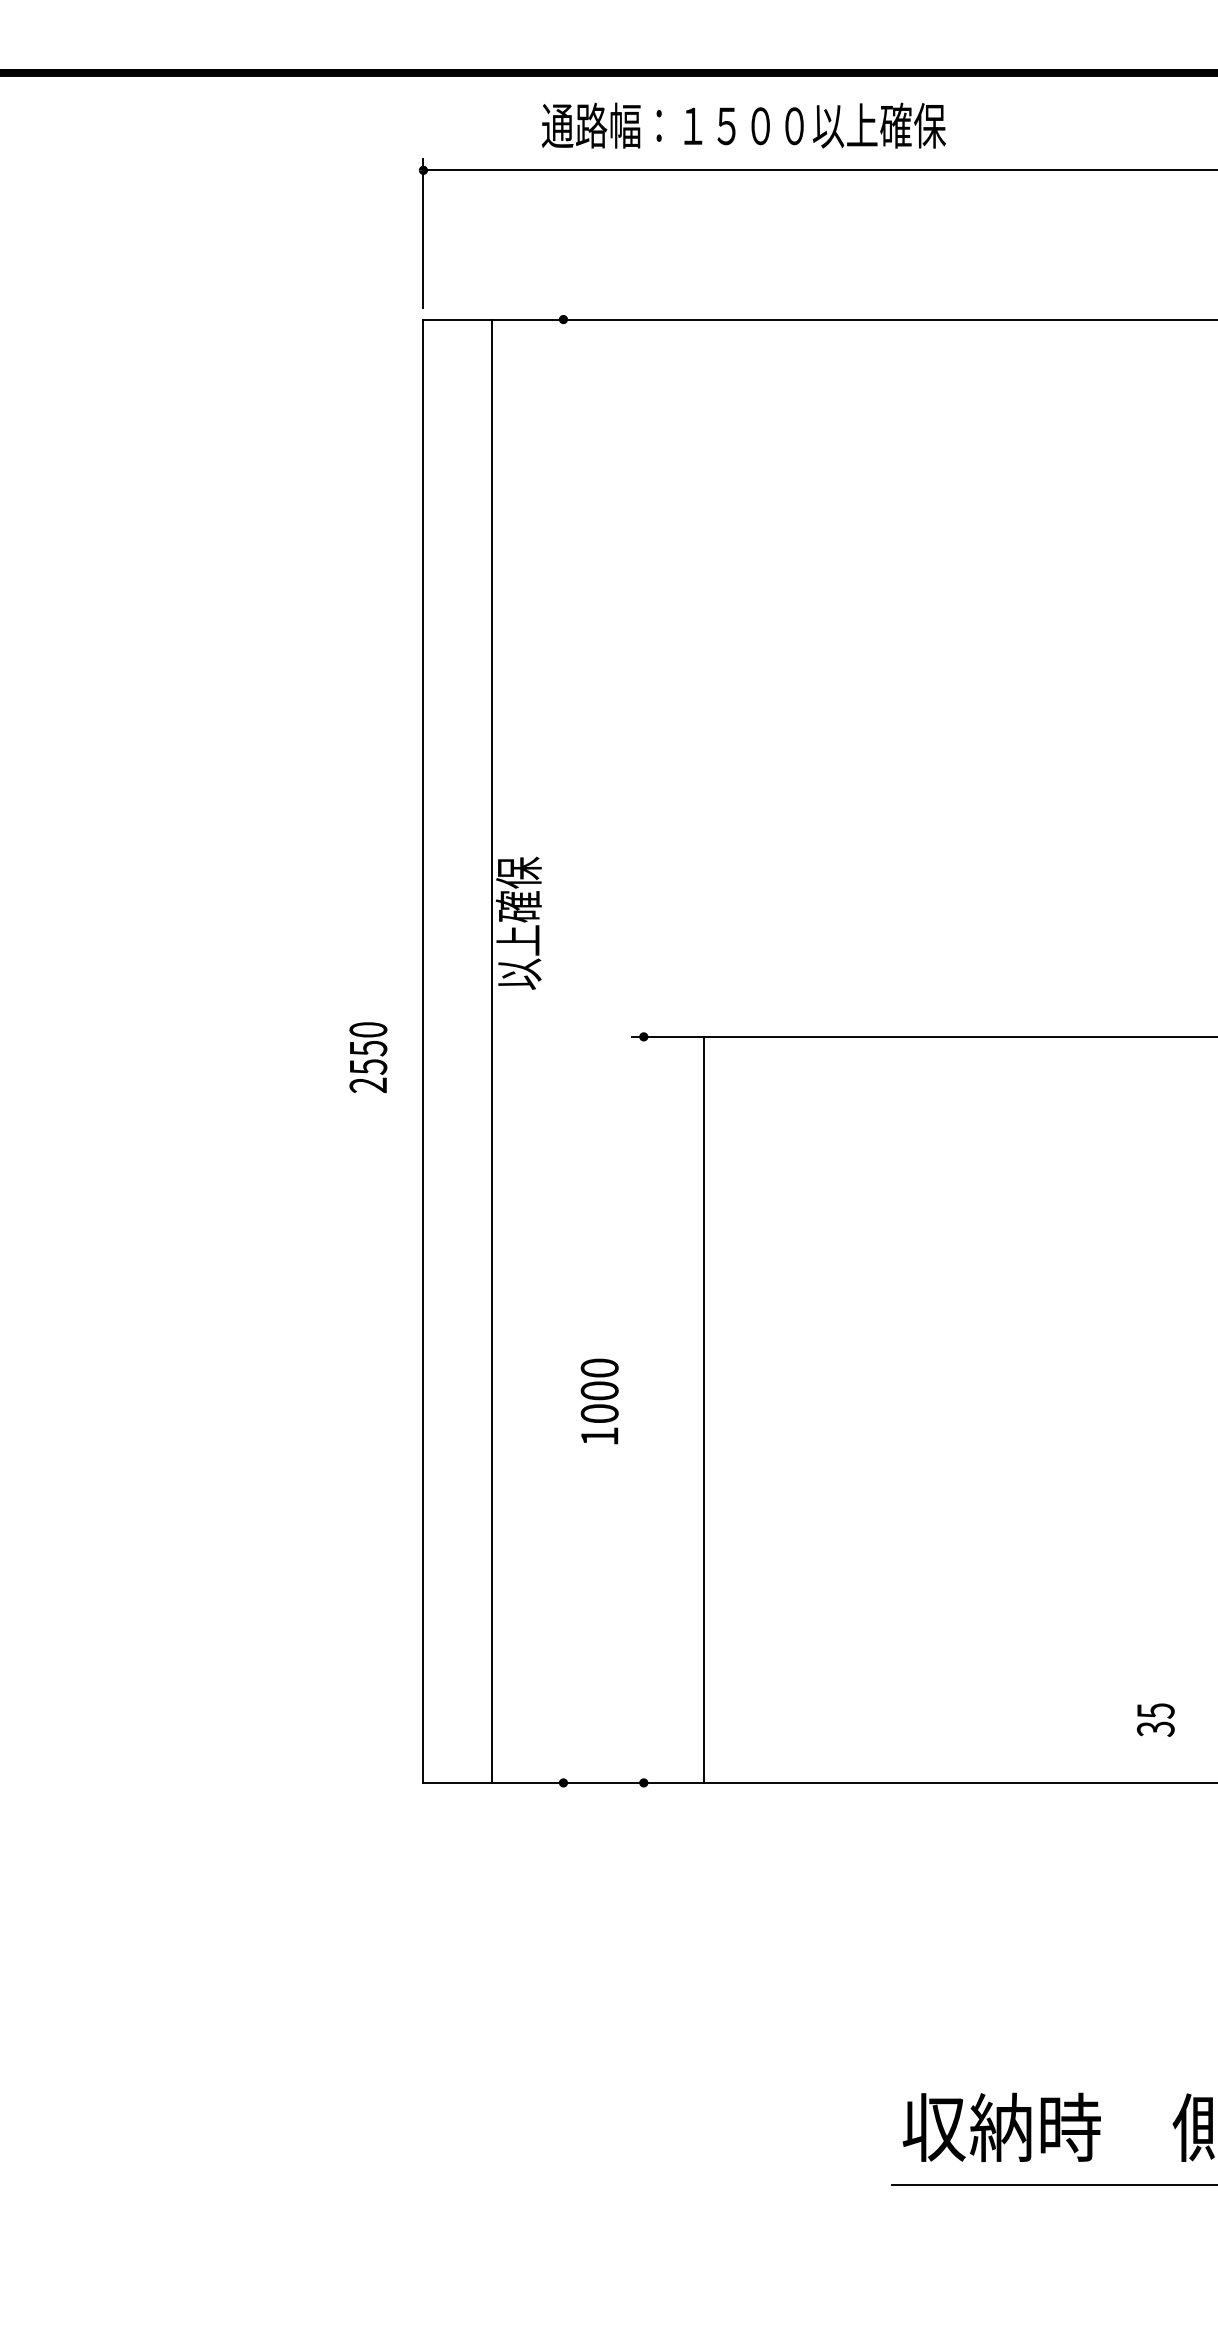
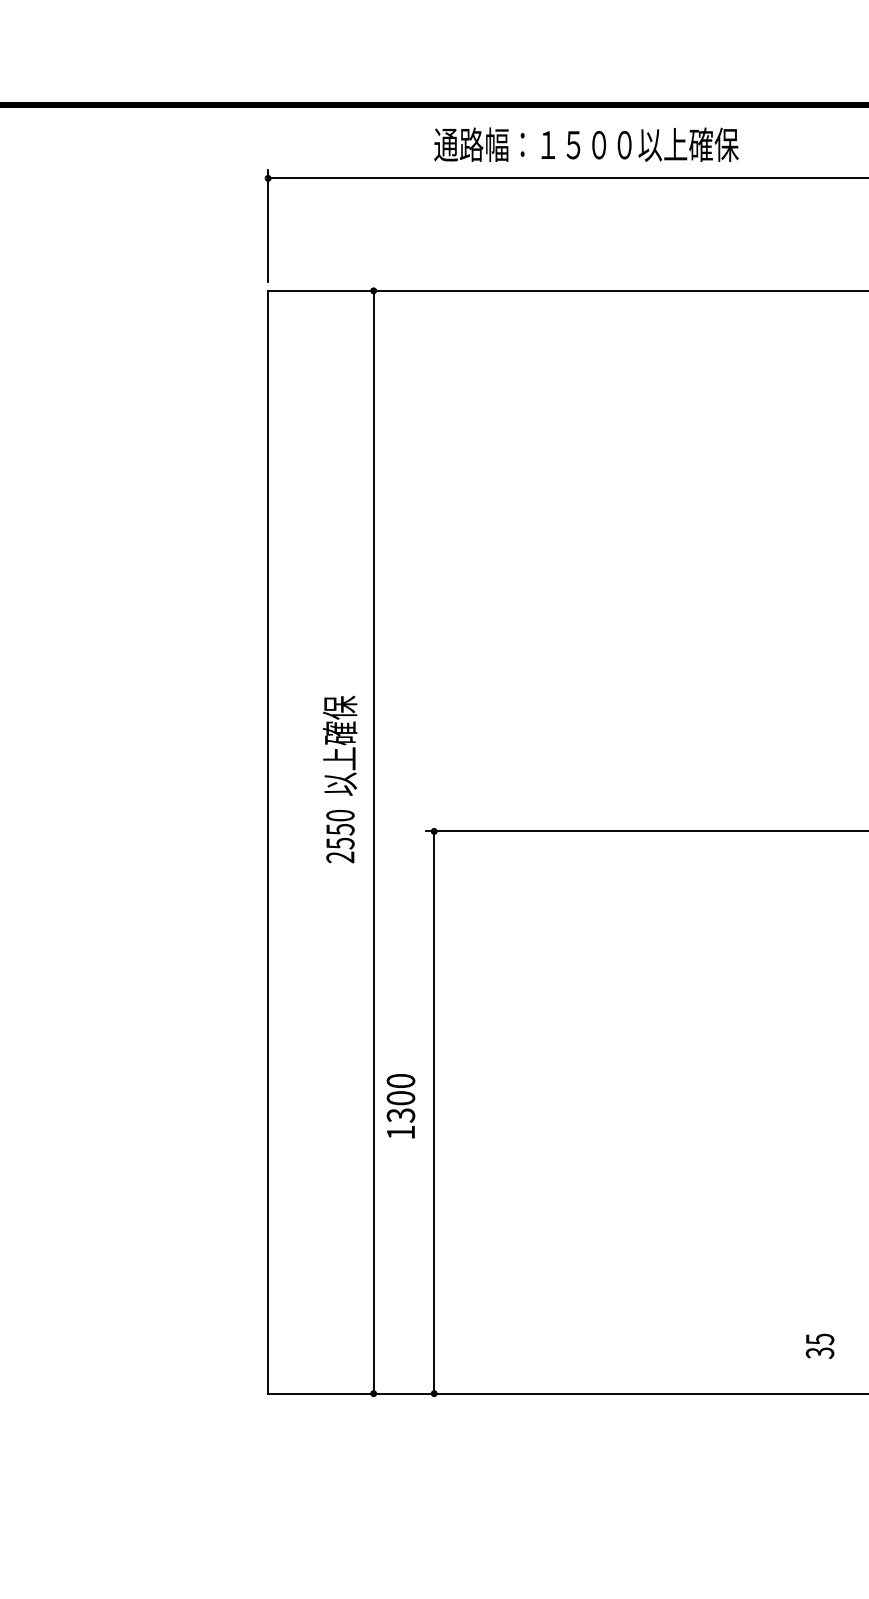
text: (743, 125) -> (586, 144), moved
line: (492, 1050) -> (373, 841), moved
text: (368, 1057) -> (340, 836), moved
line: (703, 1409) -> (433, 1112), moved
text: (599, 1413) -> (400, 1115), 1000 -> 1300

